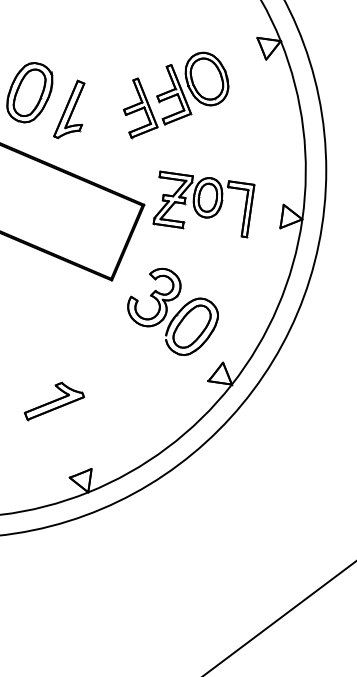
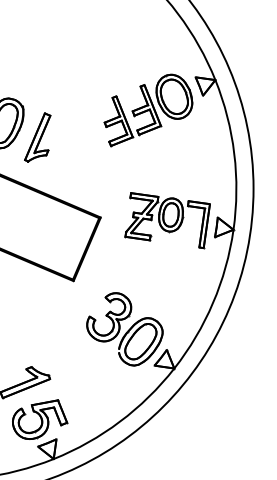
part: (176, 95) -> (148, 110), moved
part: (203, 204) -> (167, 220), moved
part: (172, 311) -> (124, 328), moved
part: (71, 445) -> (39, 419), added

